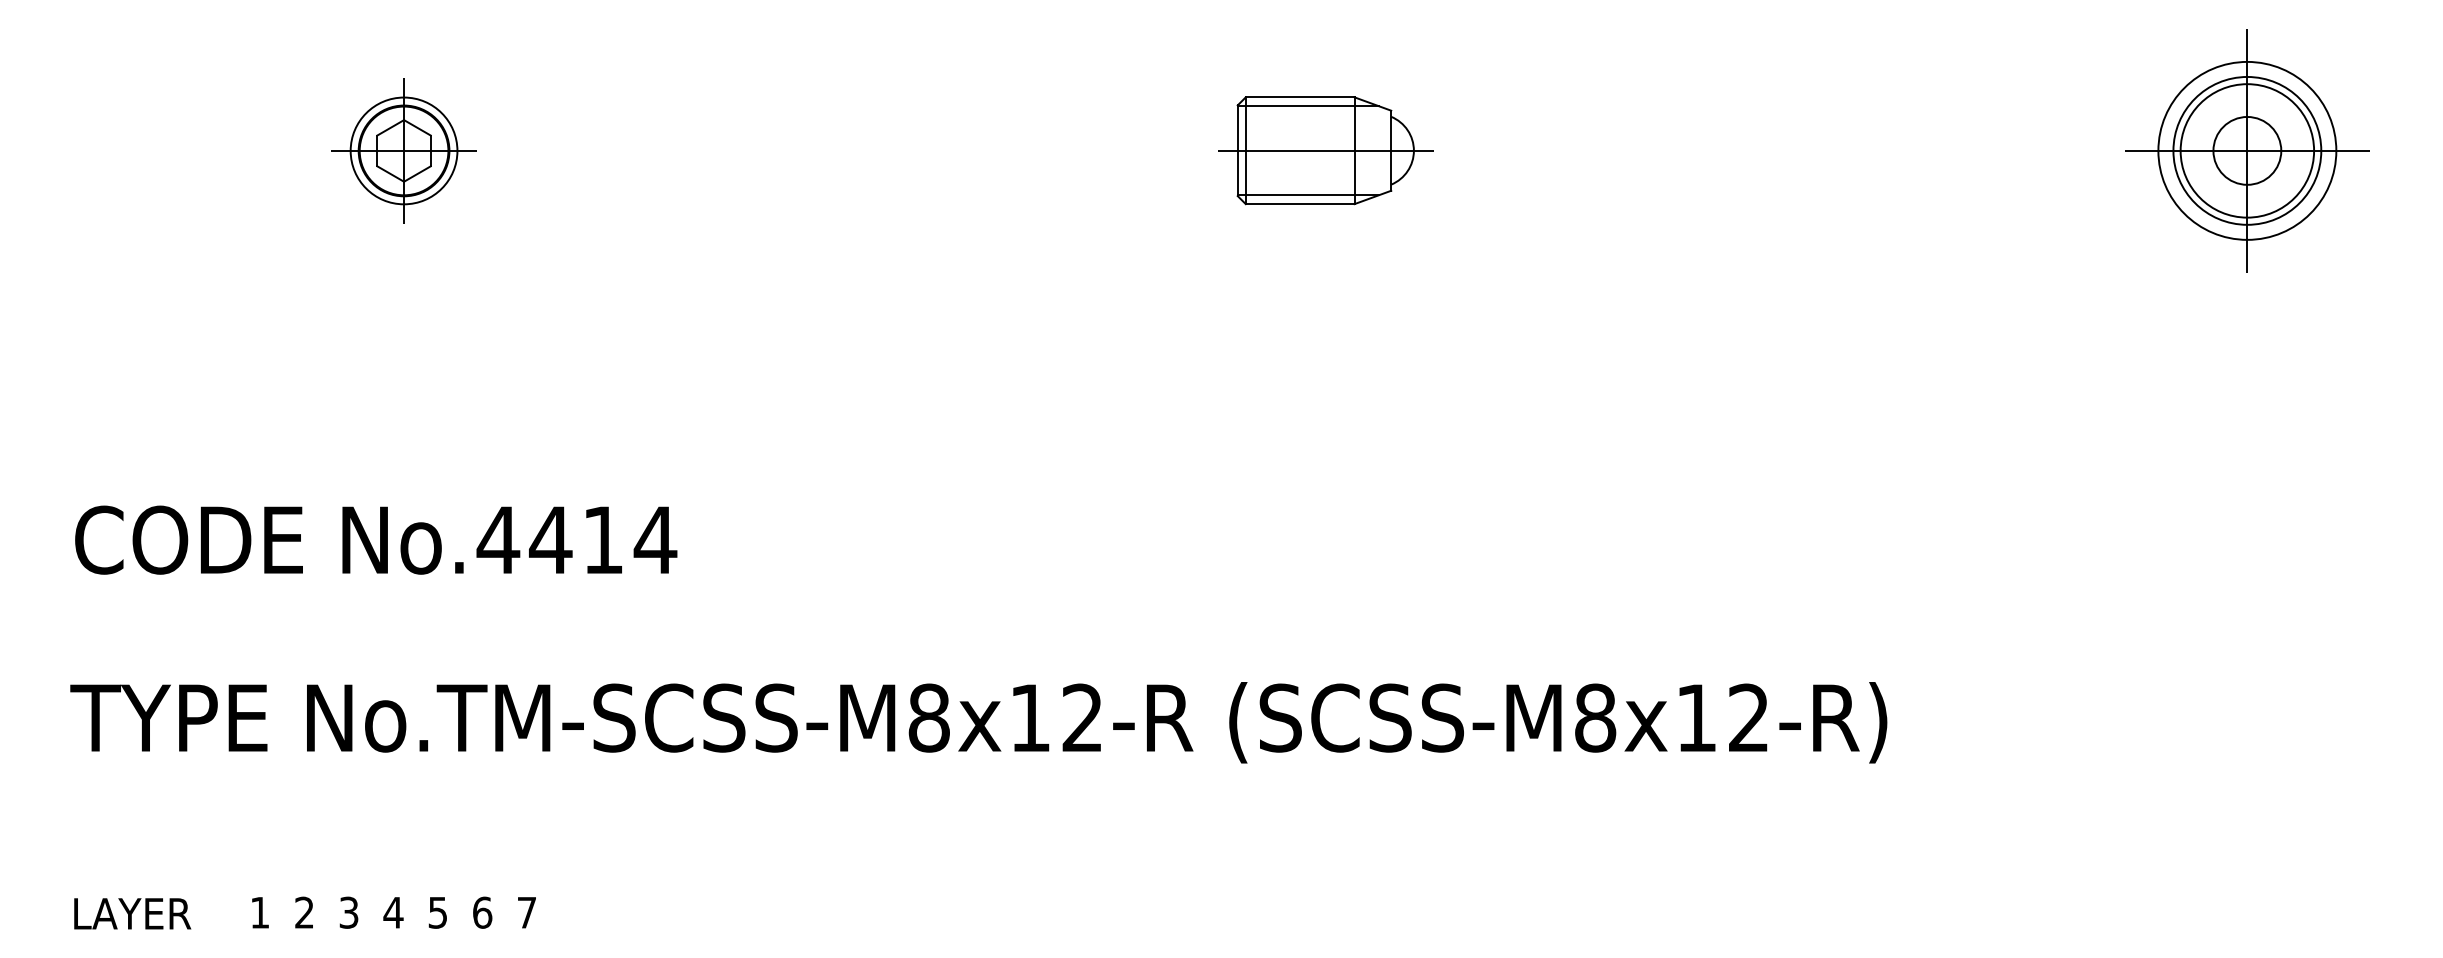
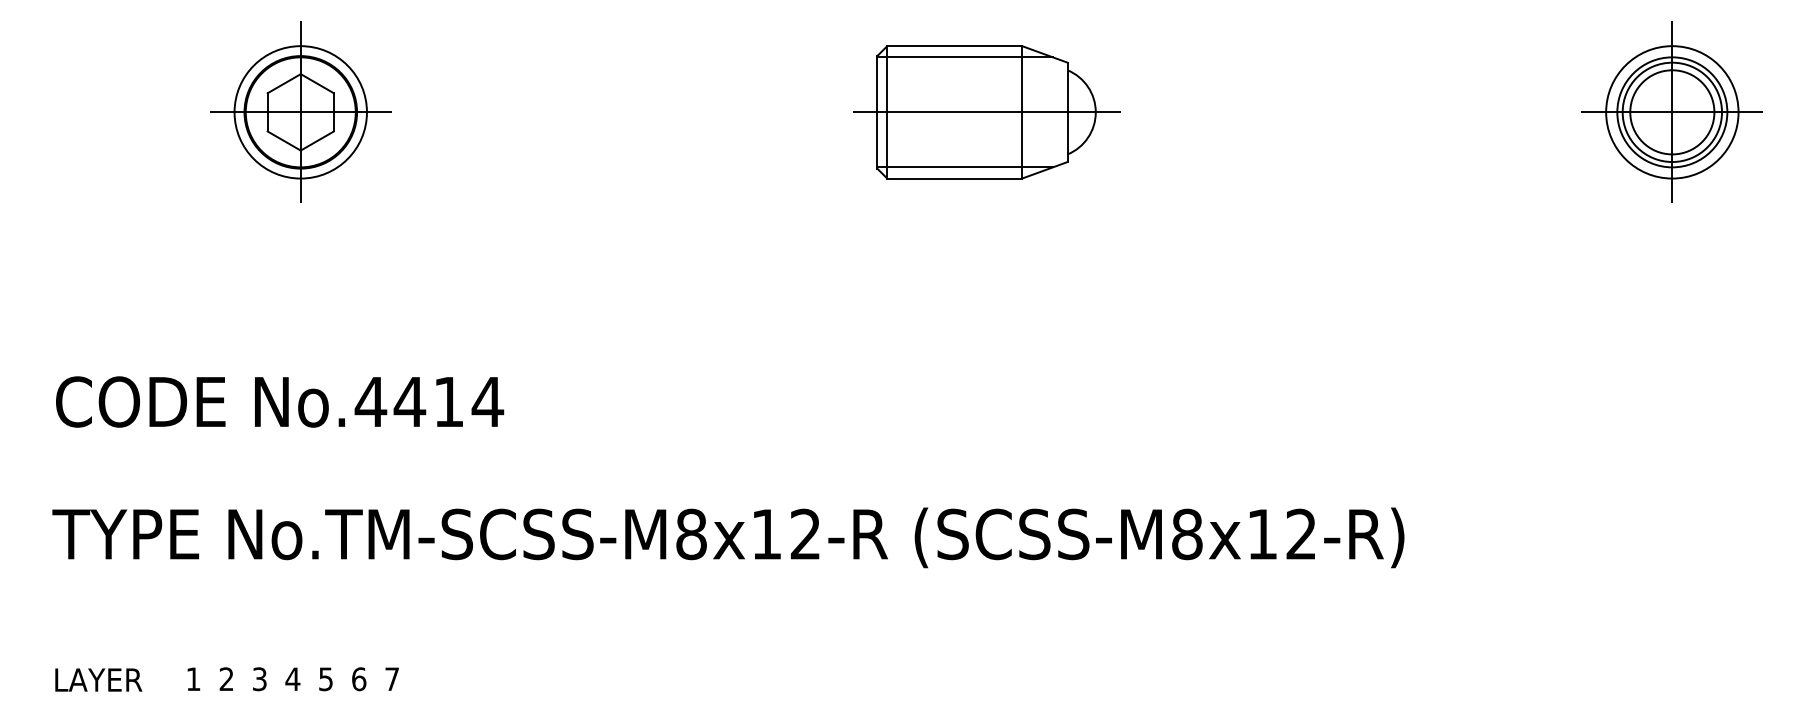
part: (403, 150) -> (300, 112), size x1.67
part: (1325, 150) -> (986, 112), size x1.67
circle: (2246, 150) -> (1671, 112), size x1.67

